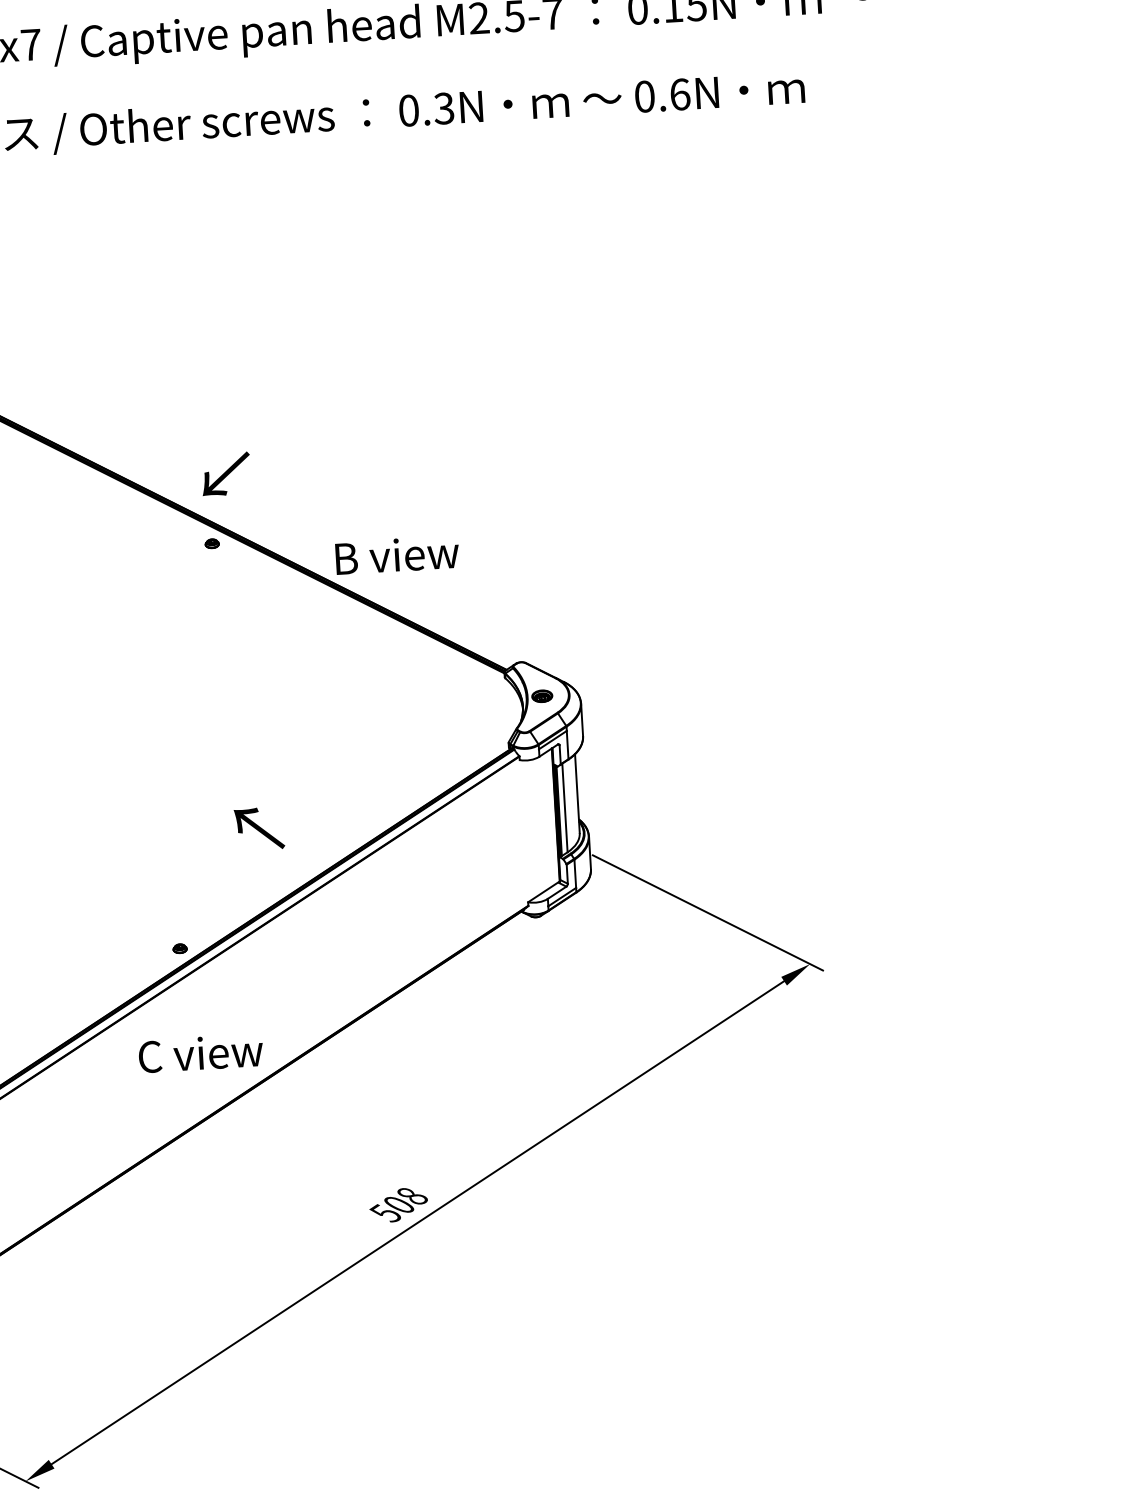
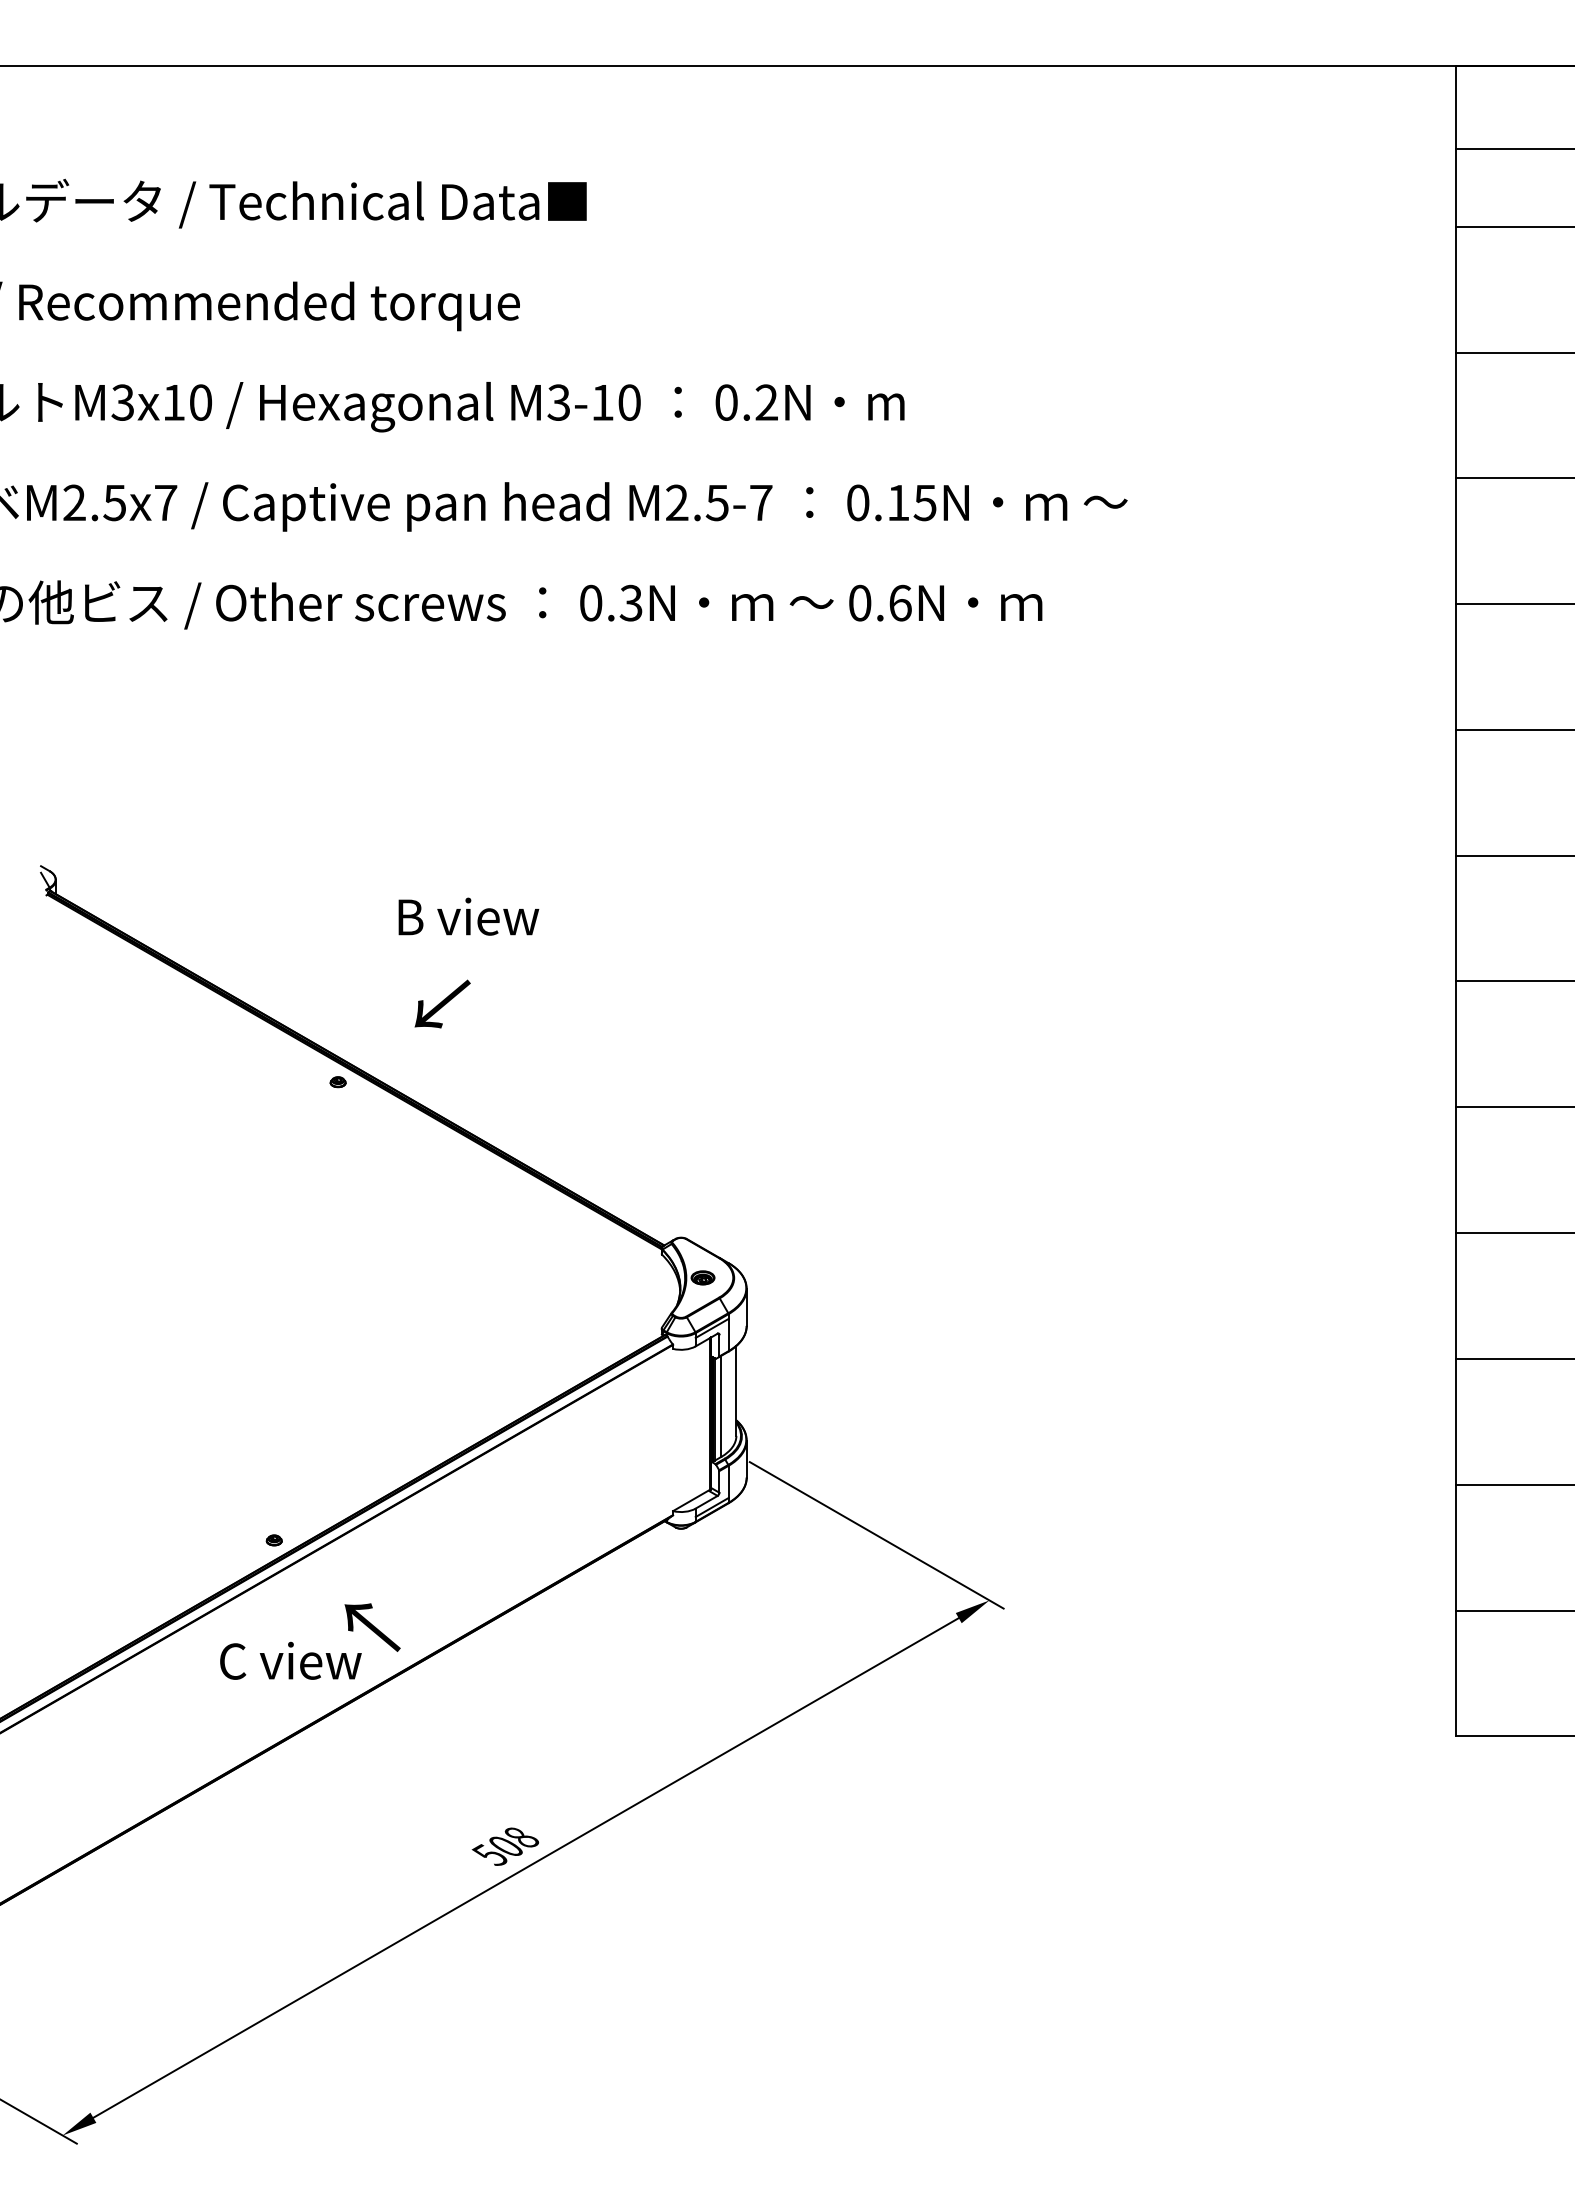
text: (225, 473) -> (442, 1003), moved
text: (397, 555) -> (468, 916), moved
text: (259, 828) -> (372, 1627), moved

